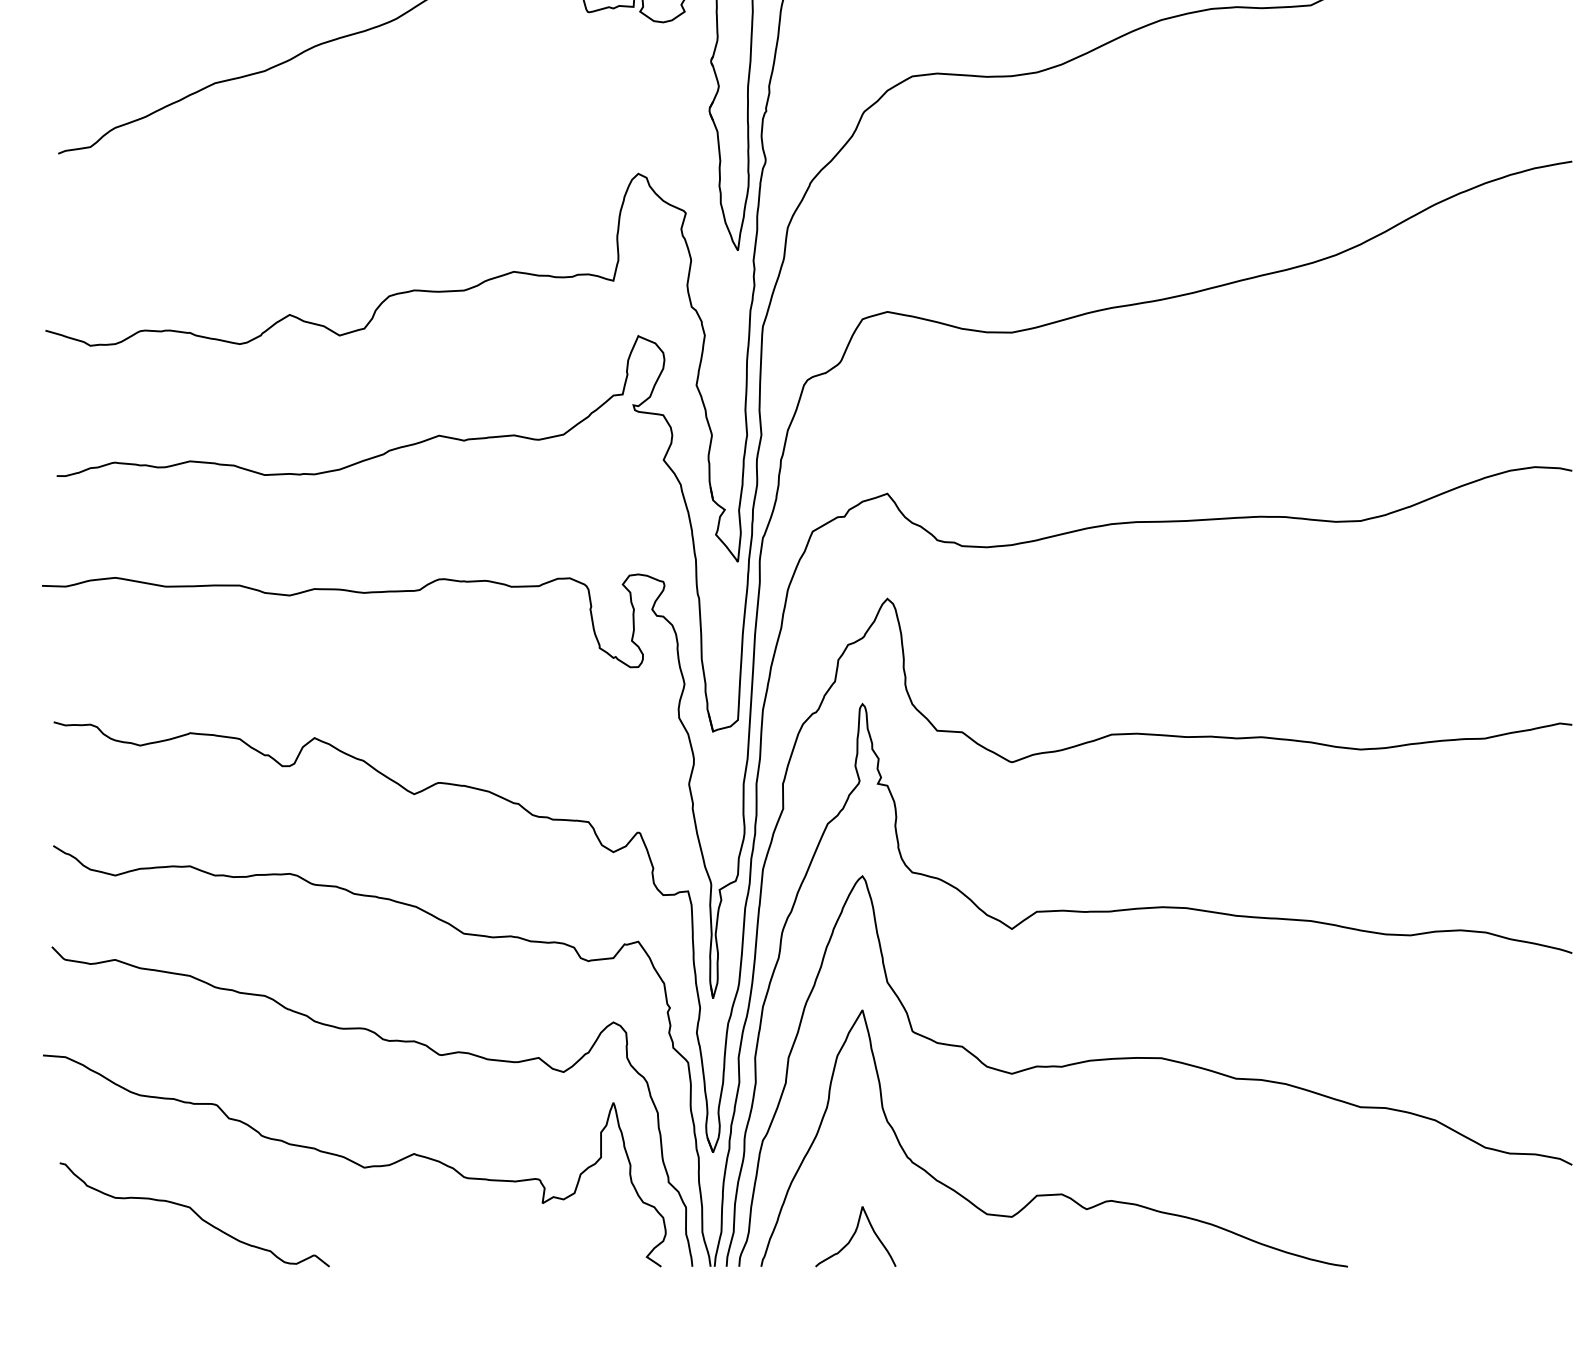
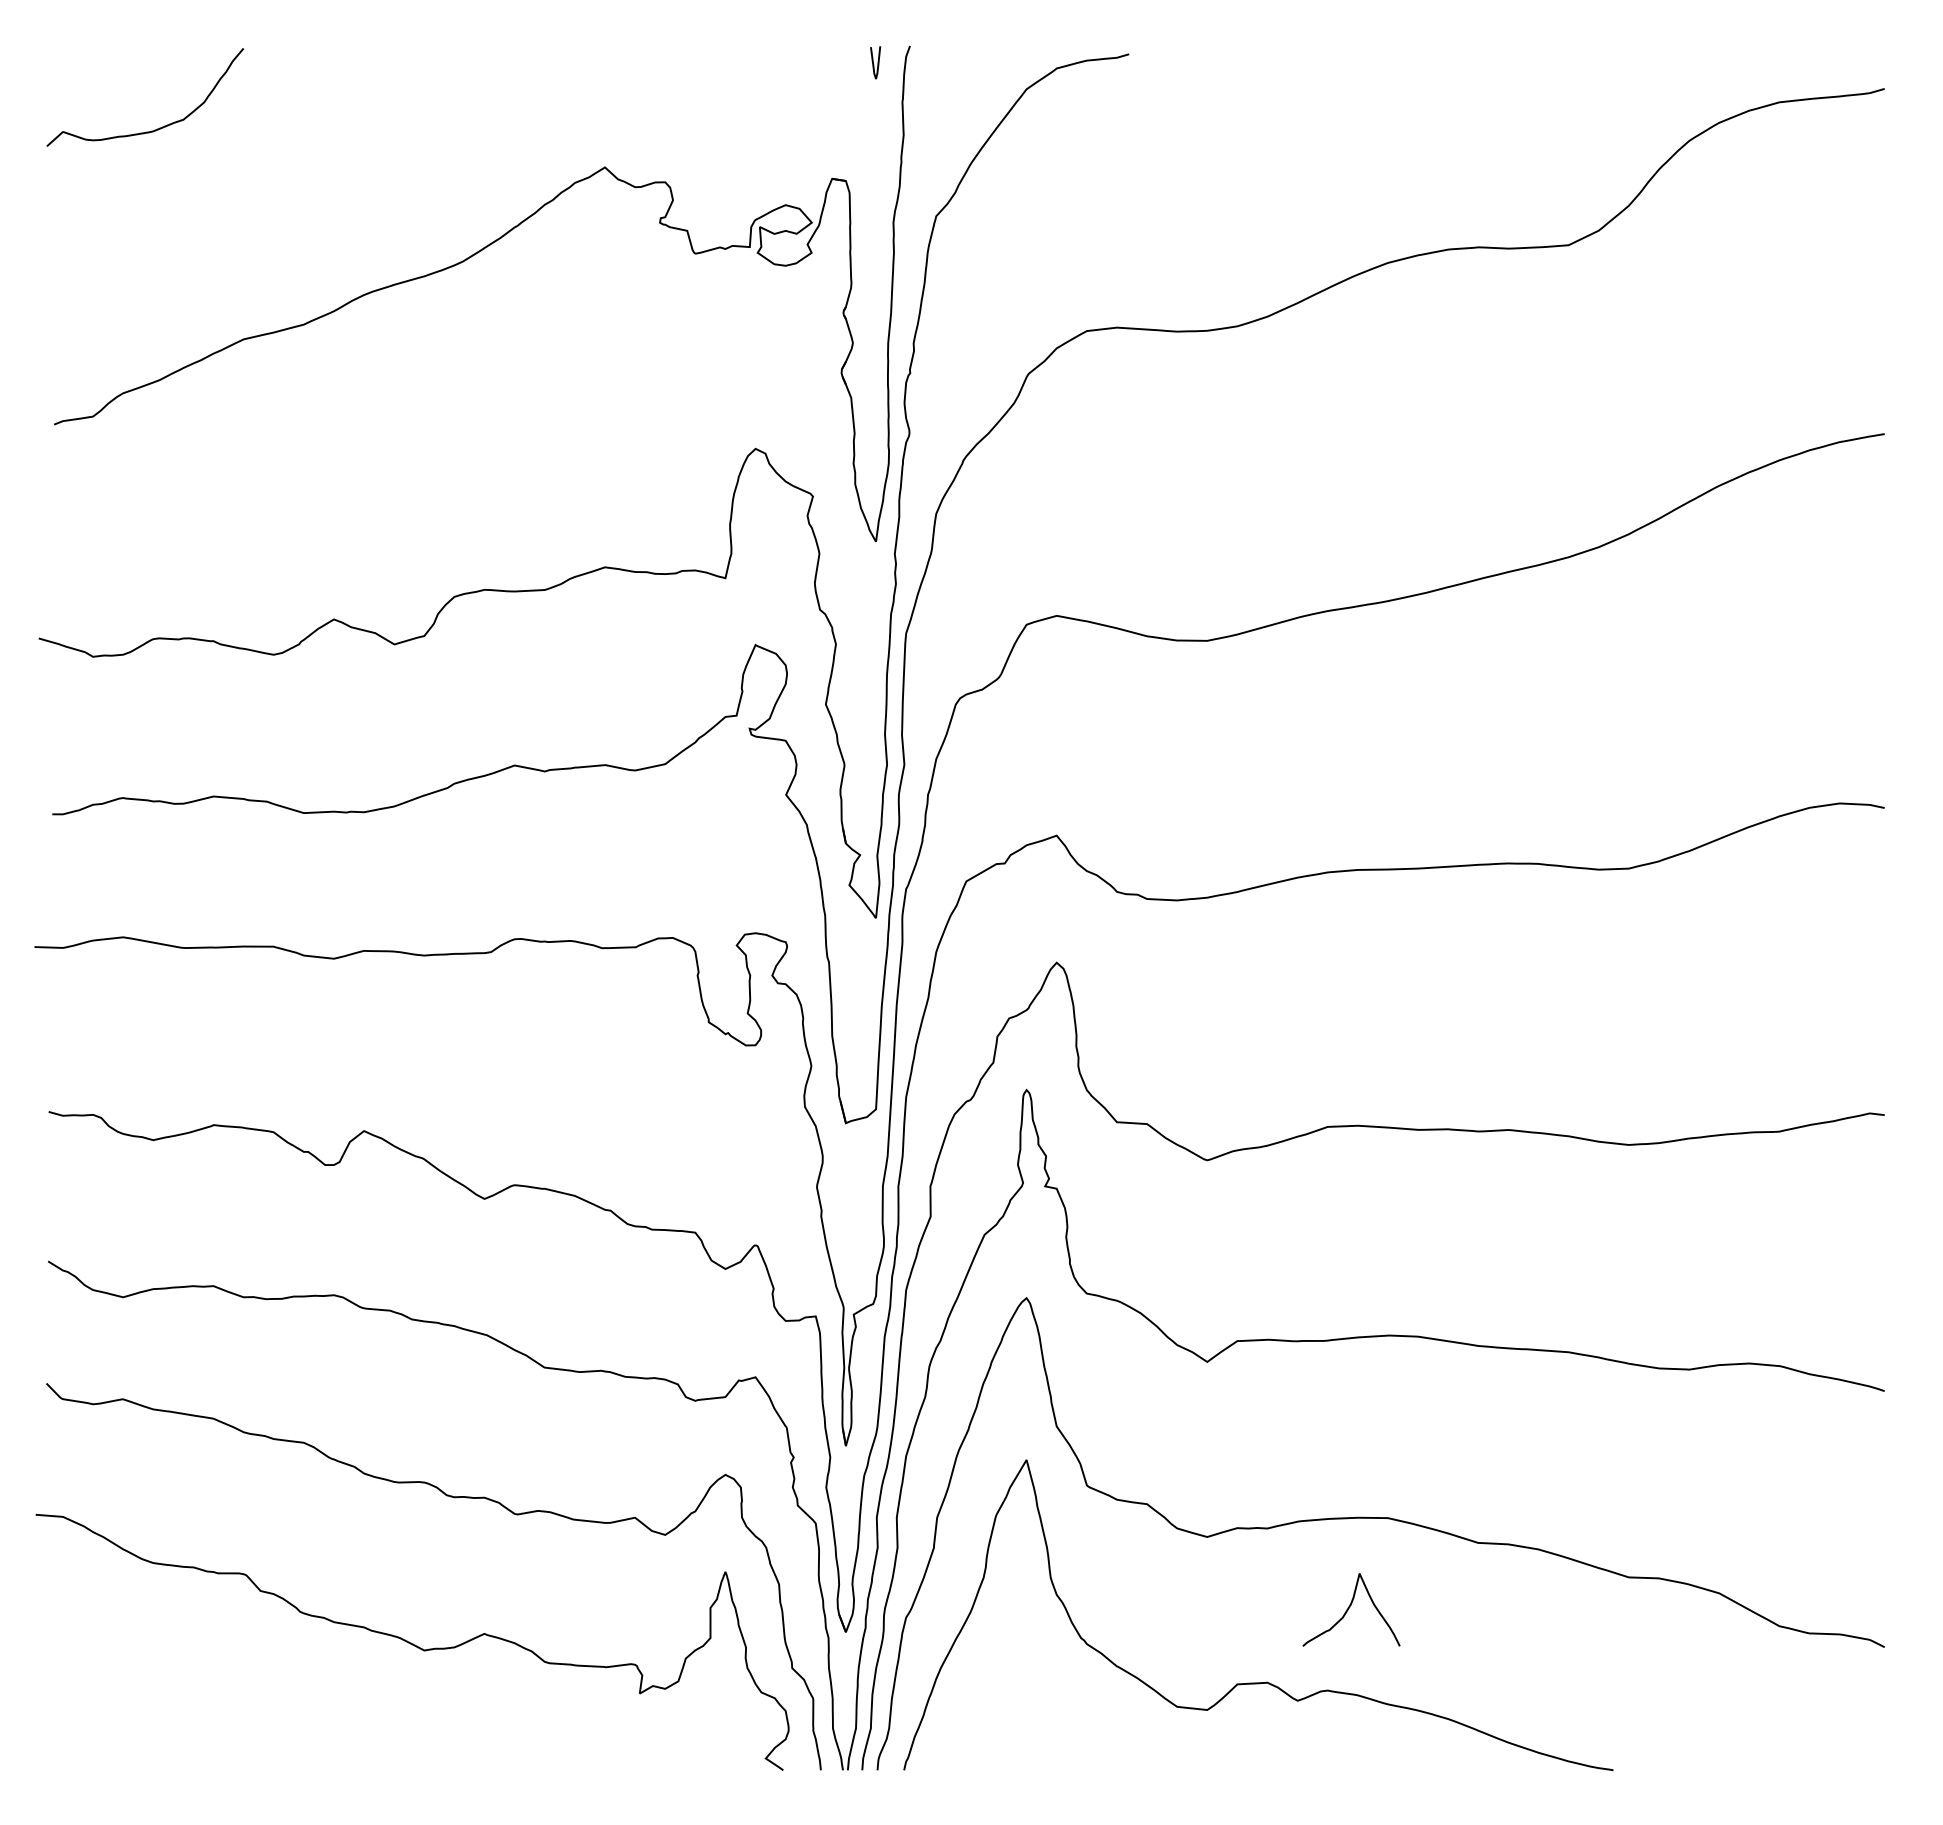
curve: (195, 1214) -> (220, 1706), removed
curve: (855, 1234) -> (1350, 1607), moved

